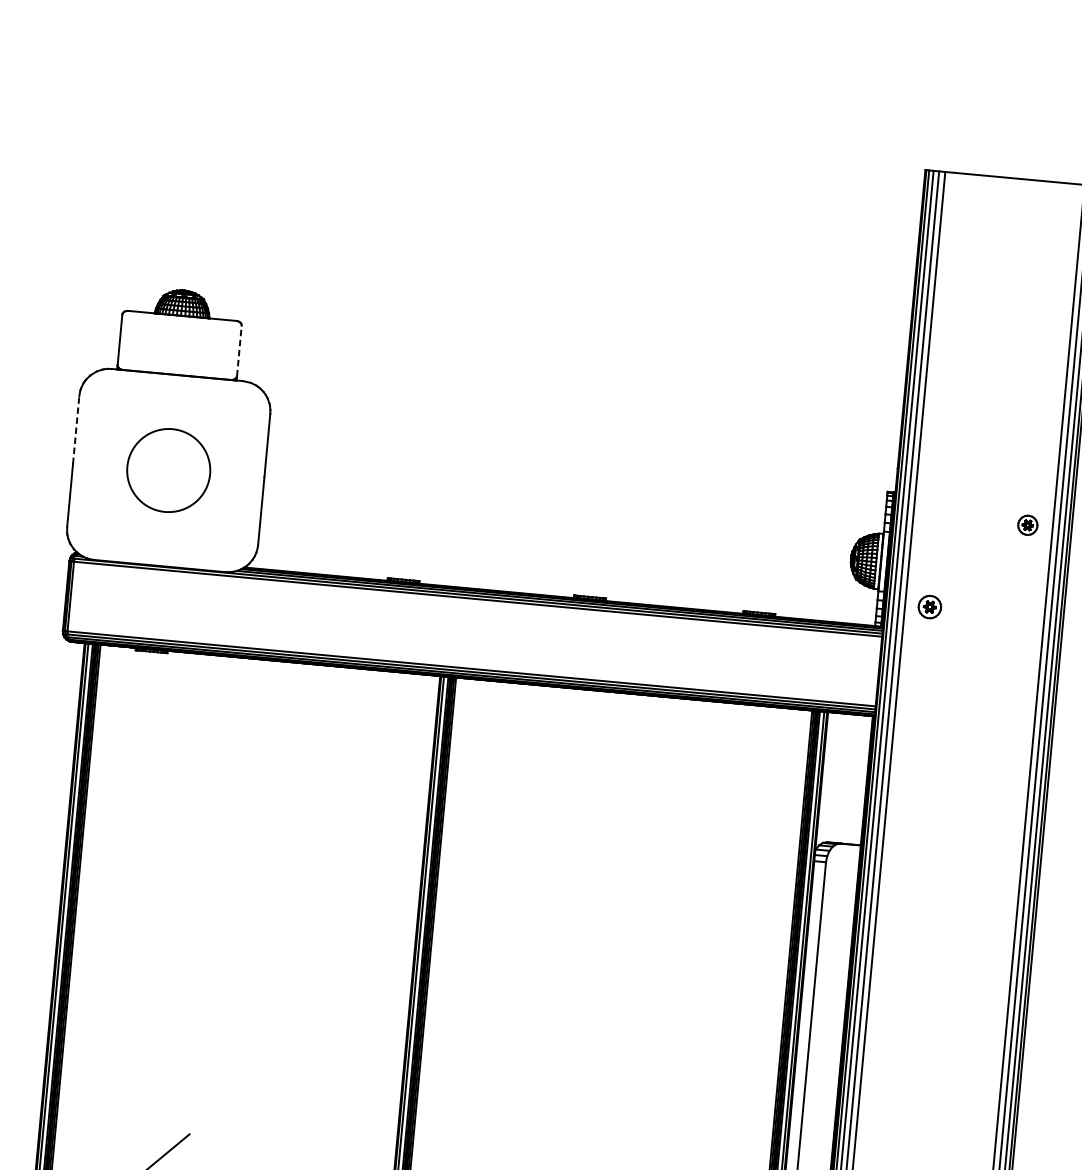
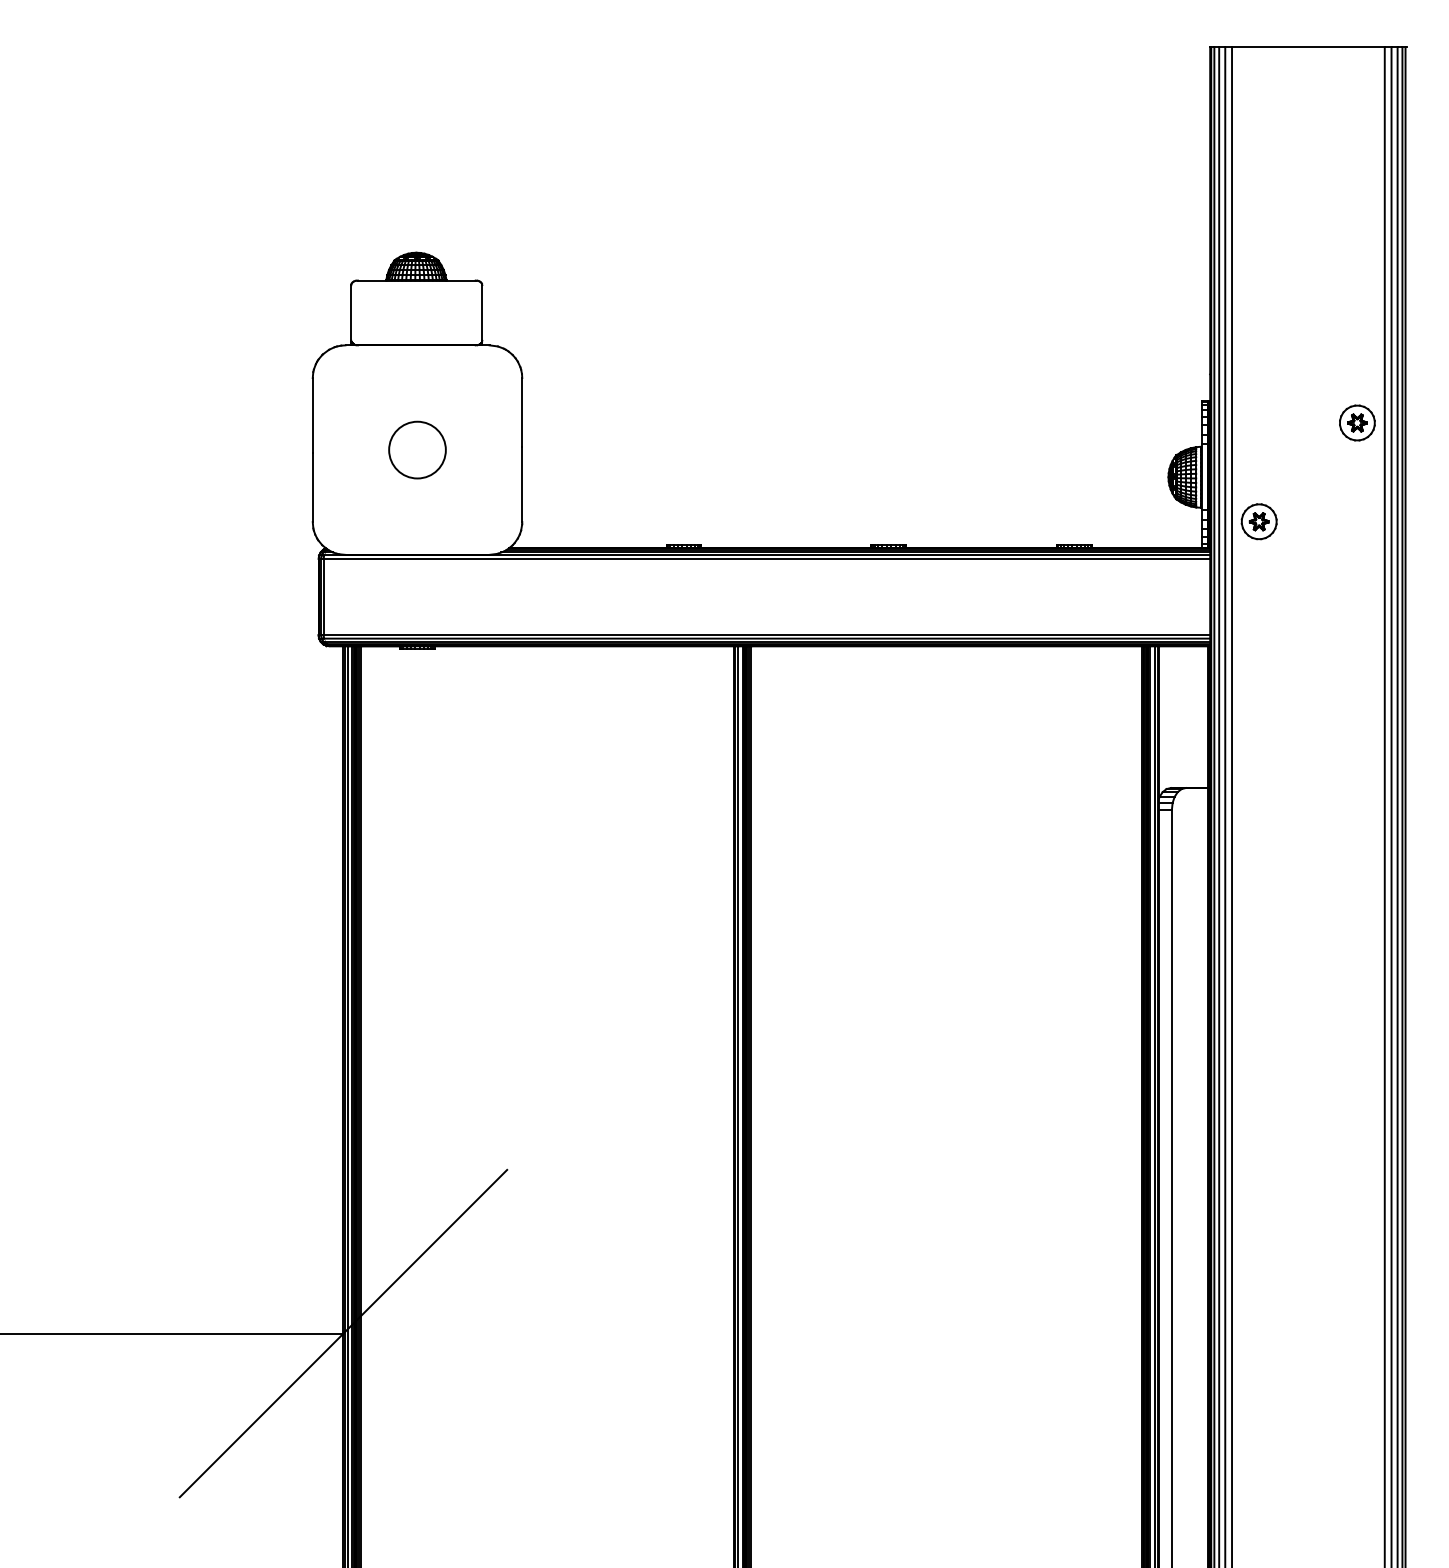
line: (239, 350) -> (482, 312), dashed -> solid
line: (76, 429) -> (312, 414), dashed -> solid
circle: (168, 469) -> (417, 449), size x0.62
part: (1027, 524) -> (1357, 422), size x1.67
part: (929, 606) -> (1258, 521), size x1.43

